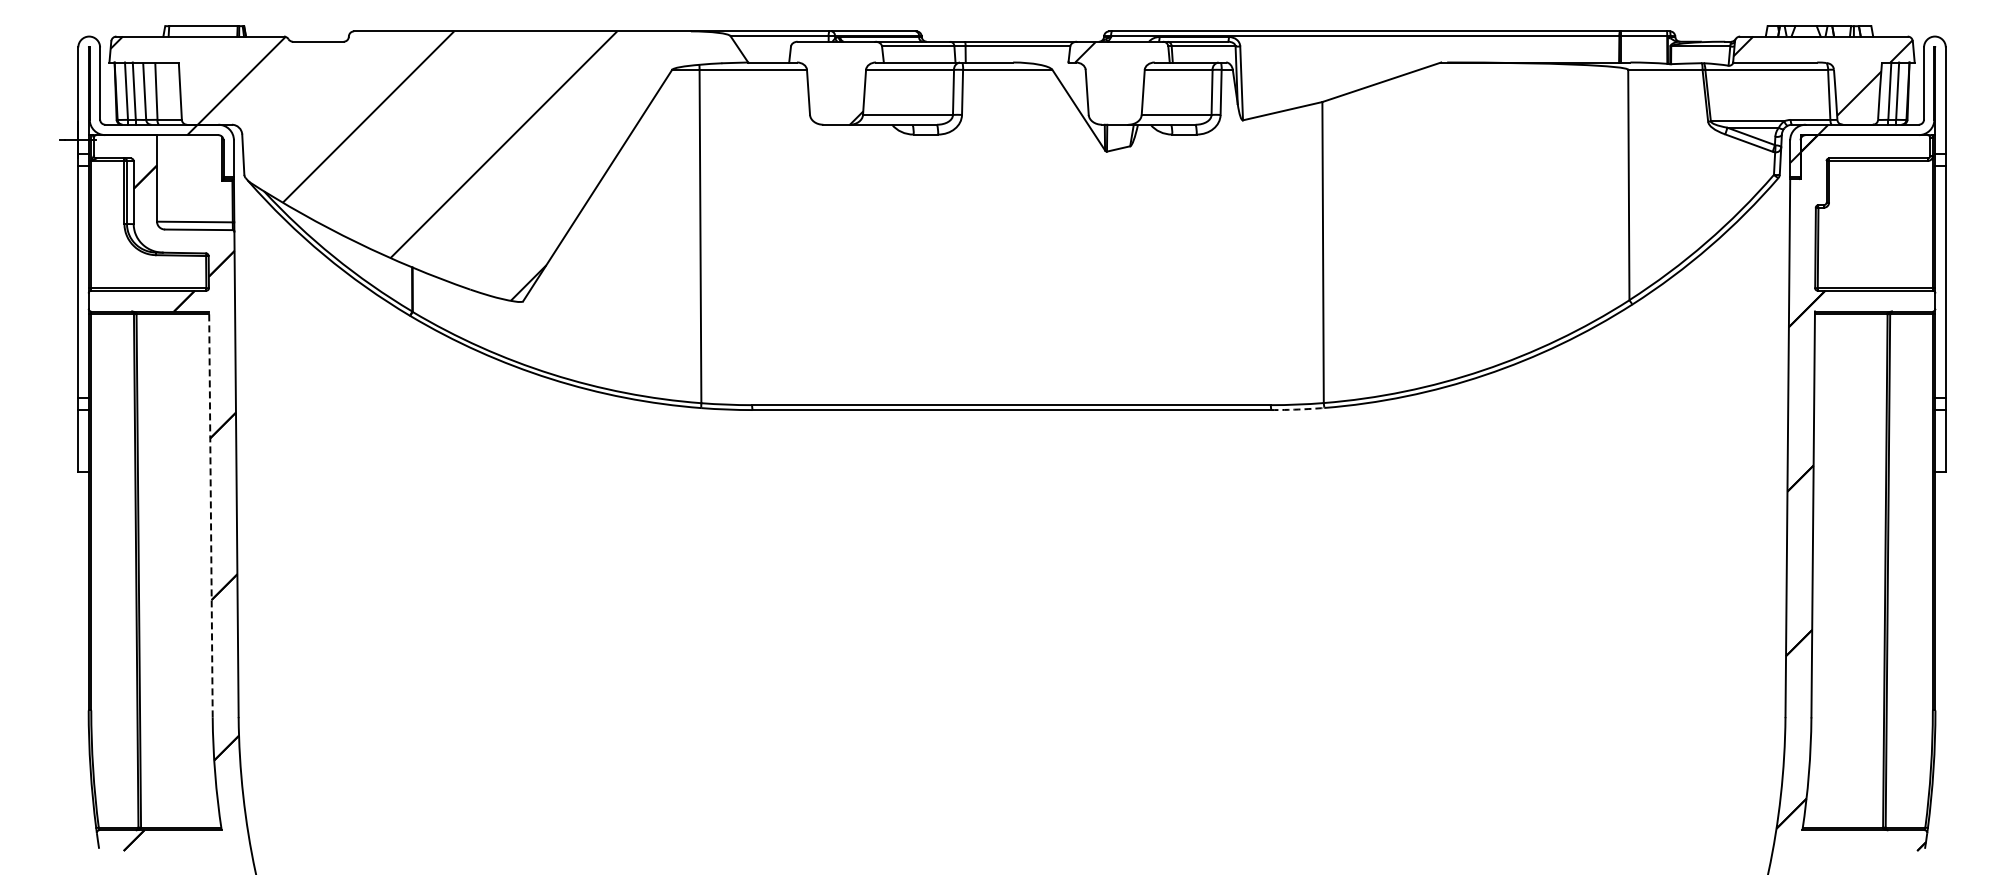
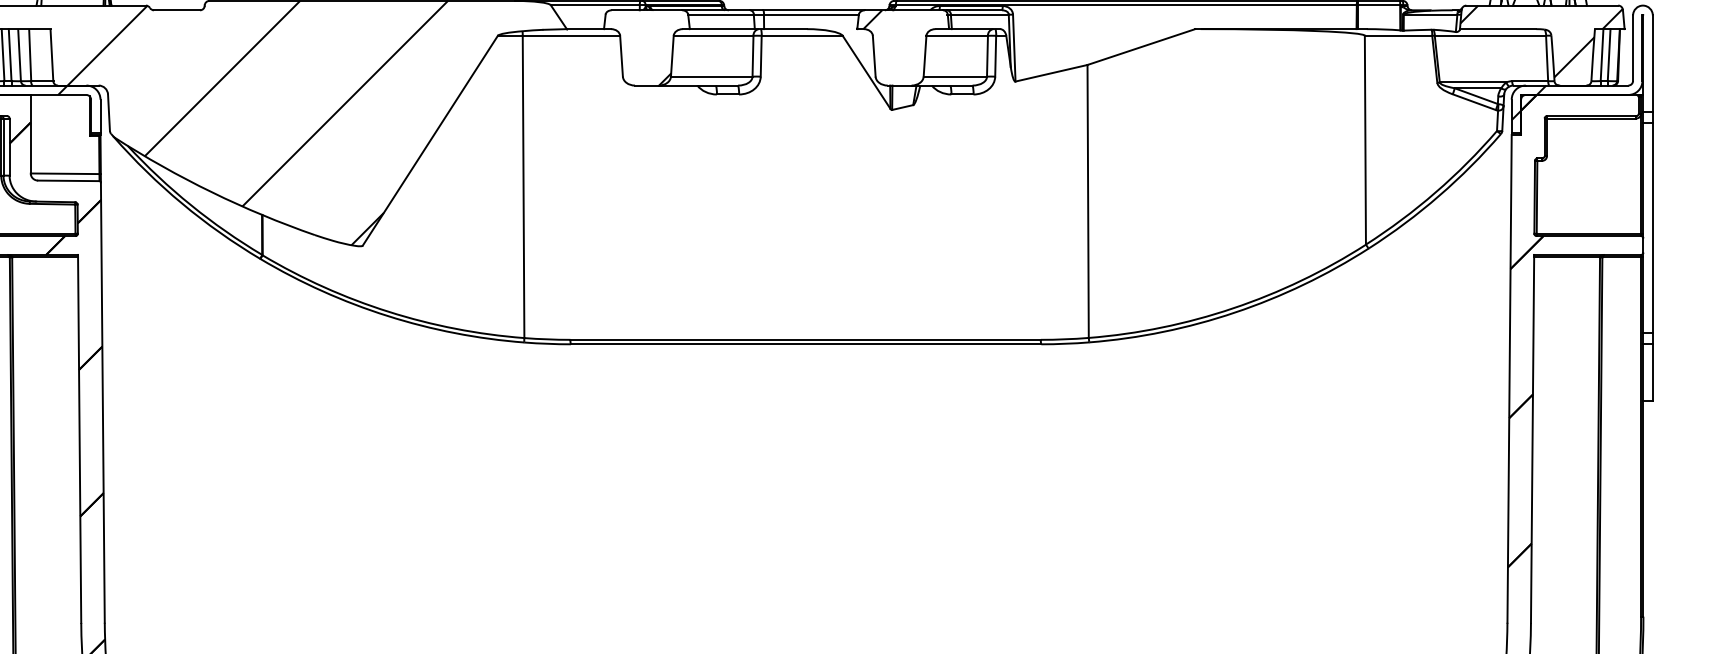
arc: (1298, 409) -> (1065, 343), dashed -> solid
line: (210, 514) -> (79, 438), dashed -> solid

